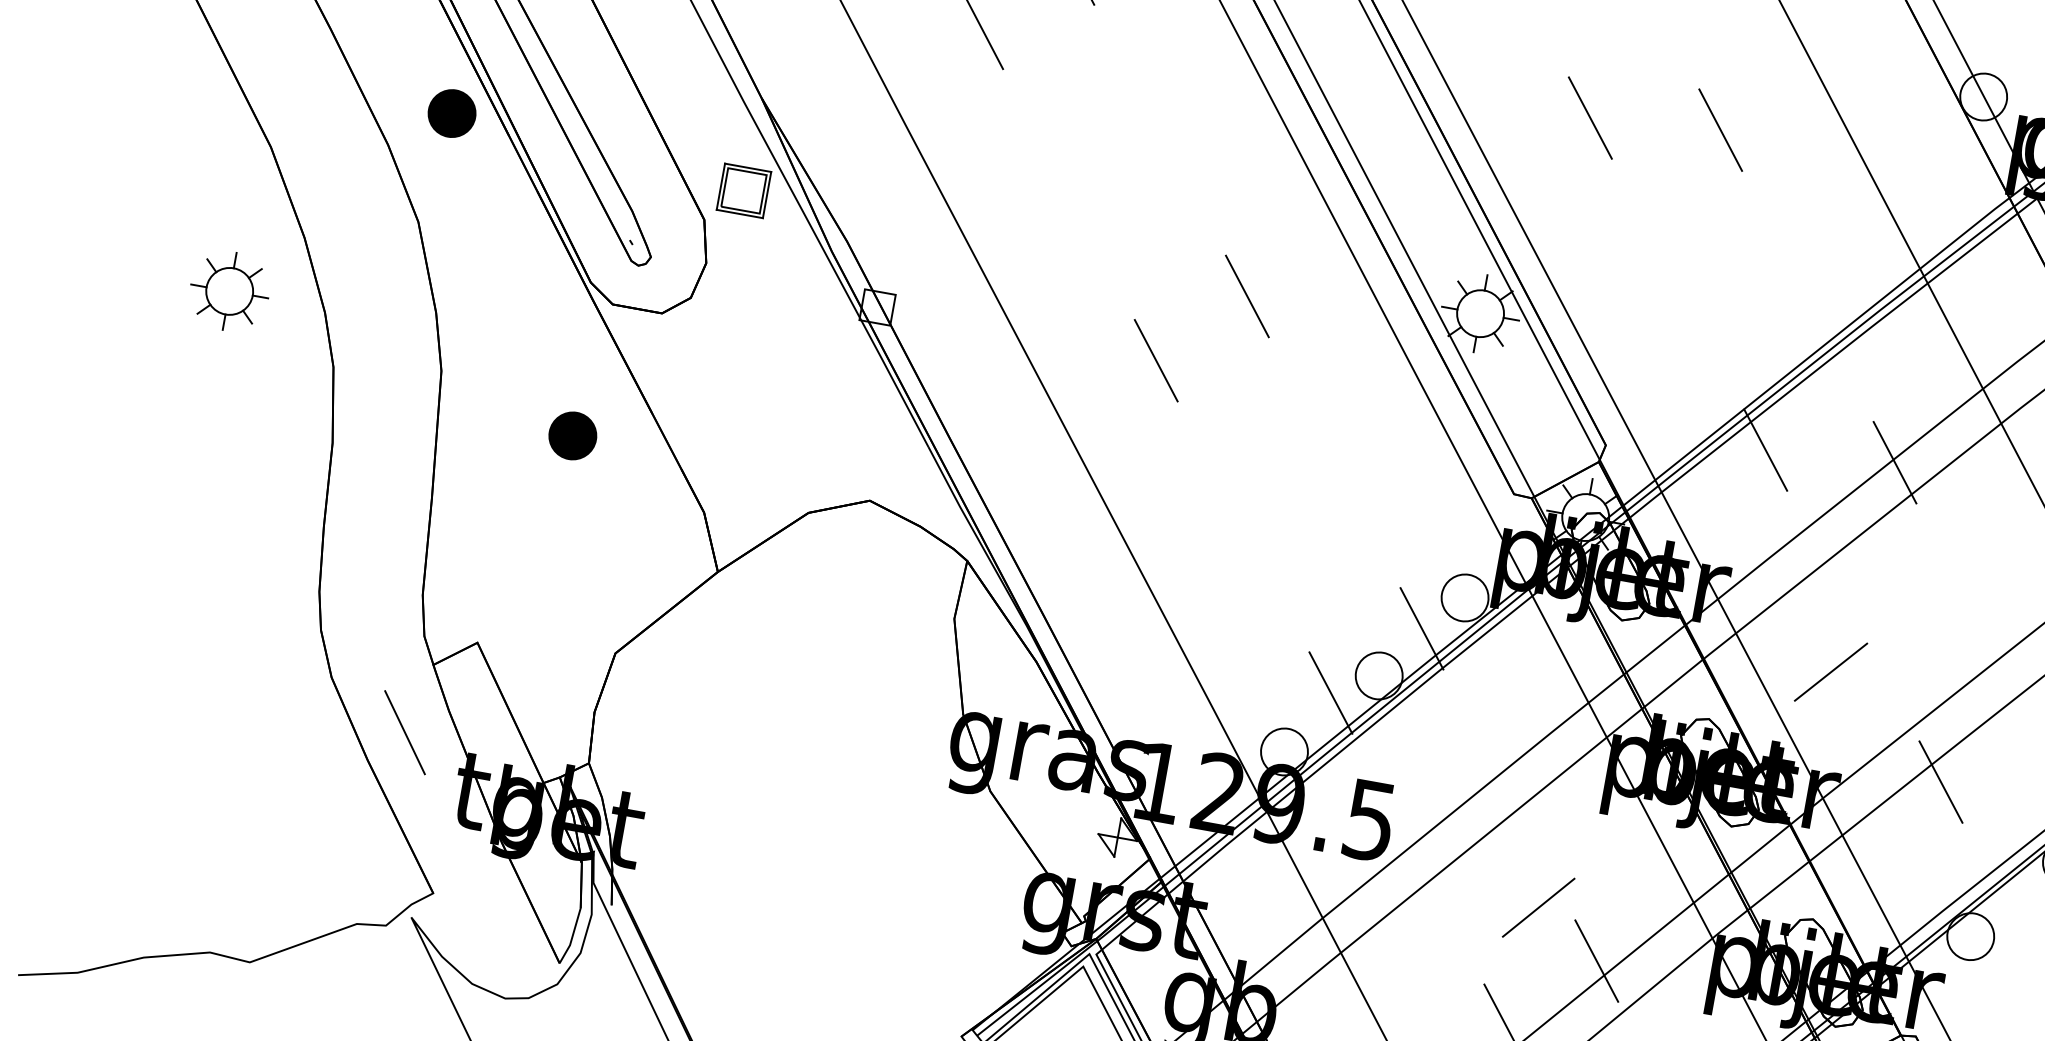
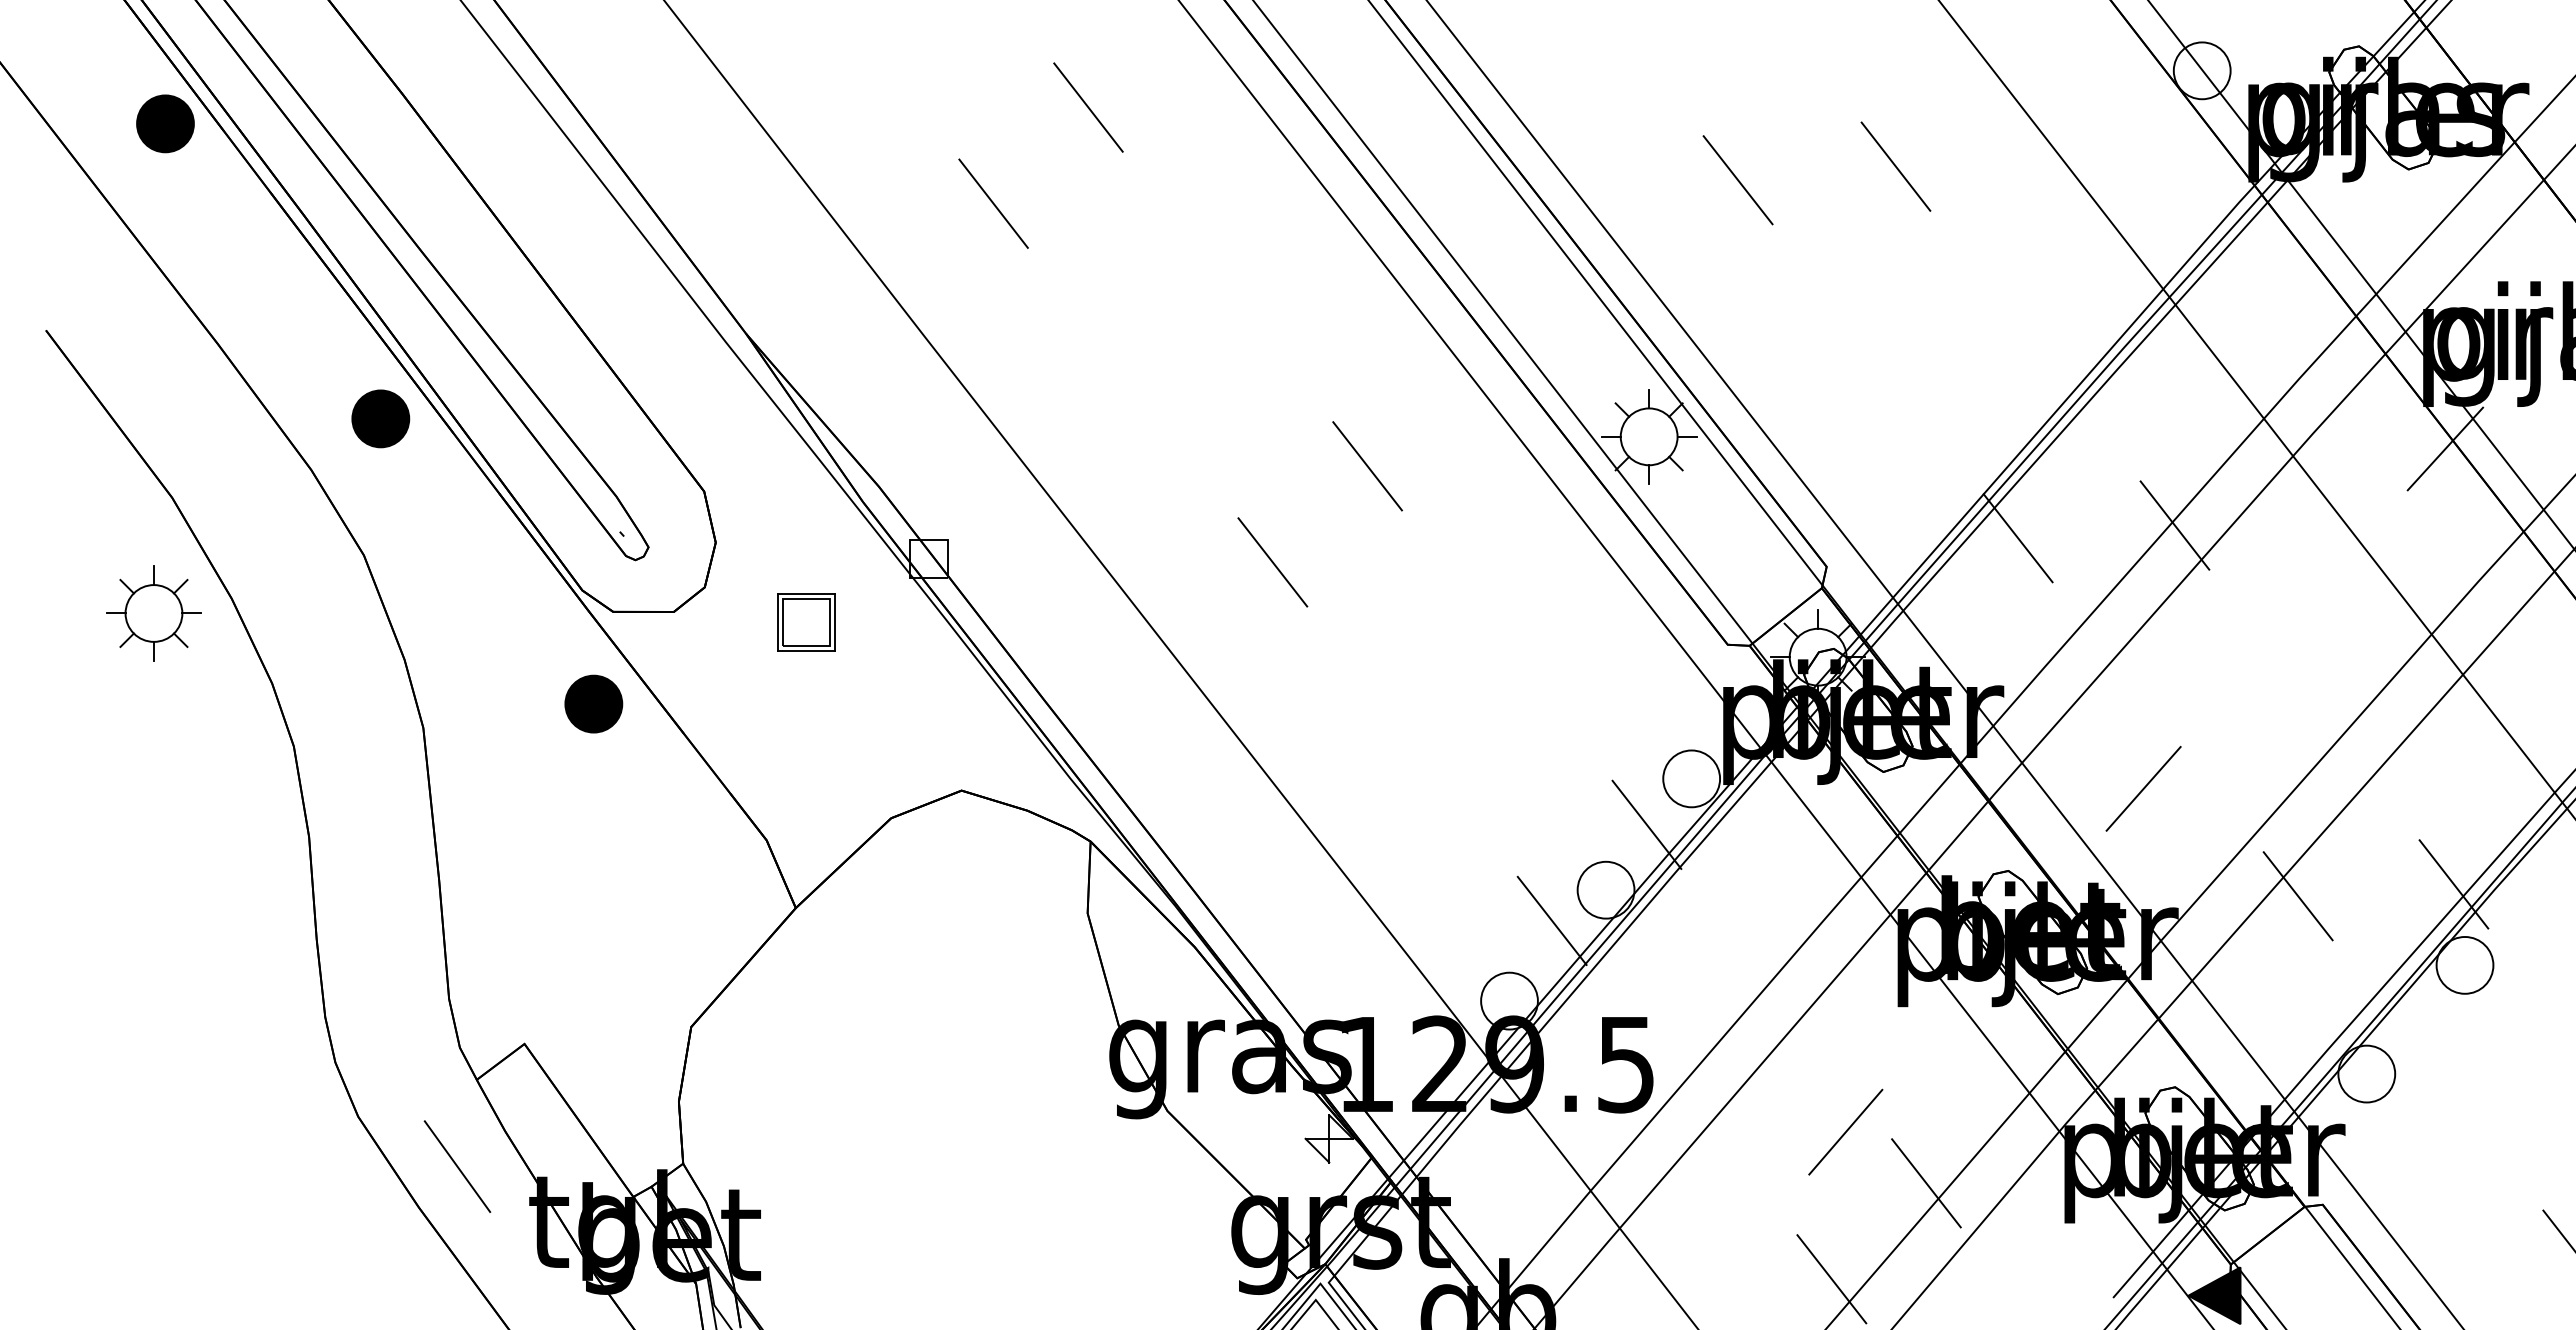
part: (744, 190) -> (806, 622), moved
part: (229, 291) -> (153, 613), moved
part: (572, 435) -> (593, 703), moved

